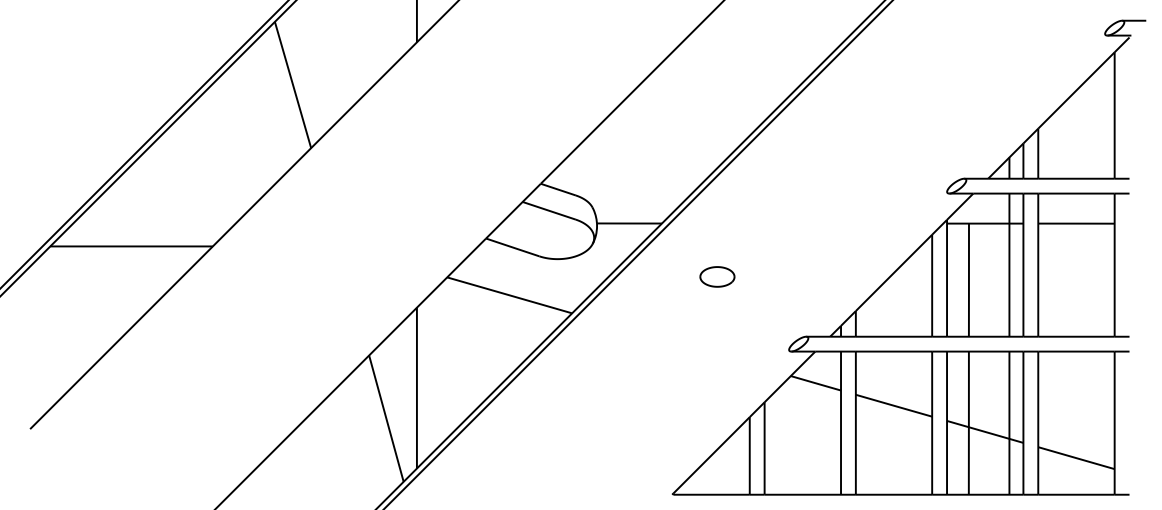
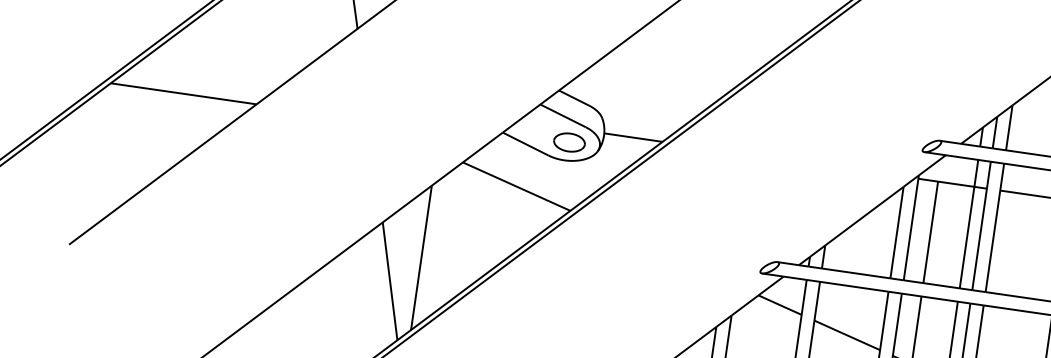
part: (717, 276) -> (569, 142), moved

